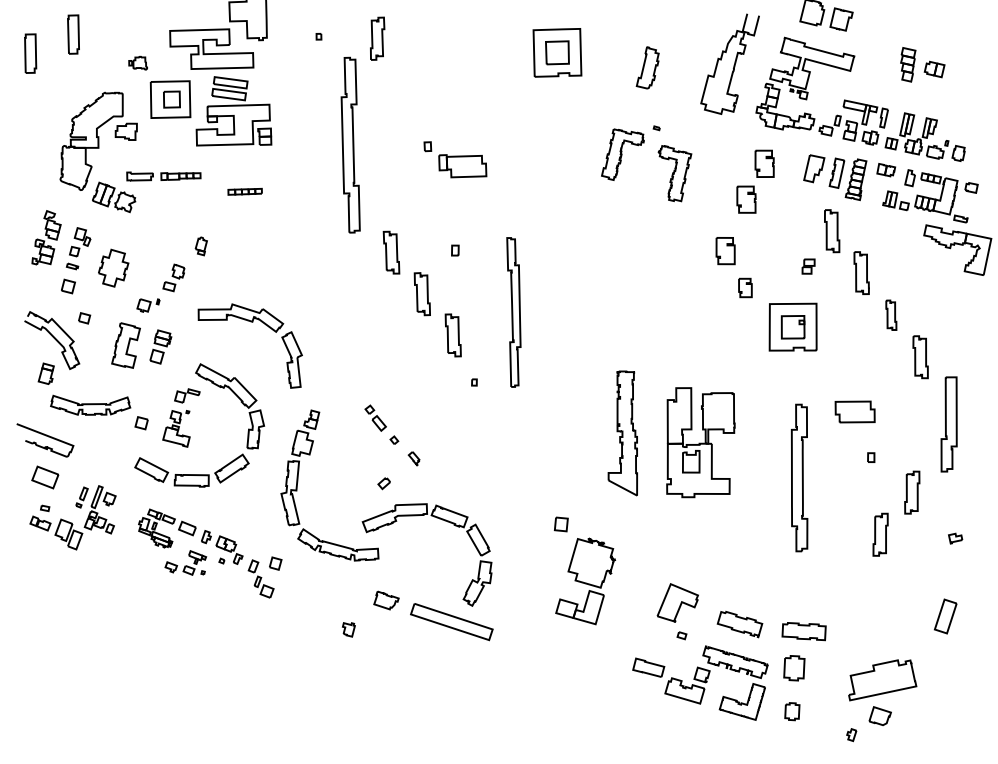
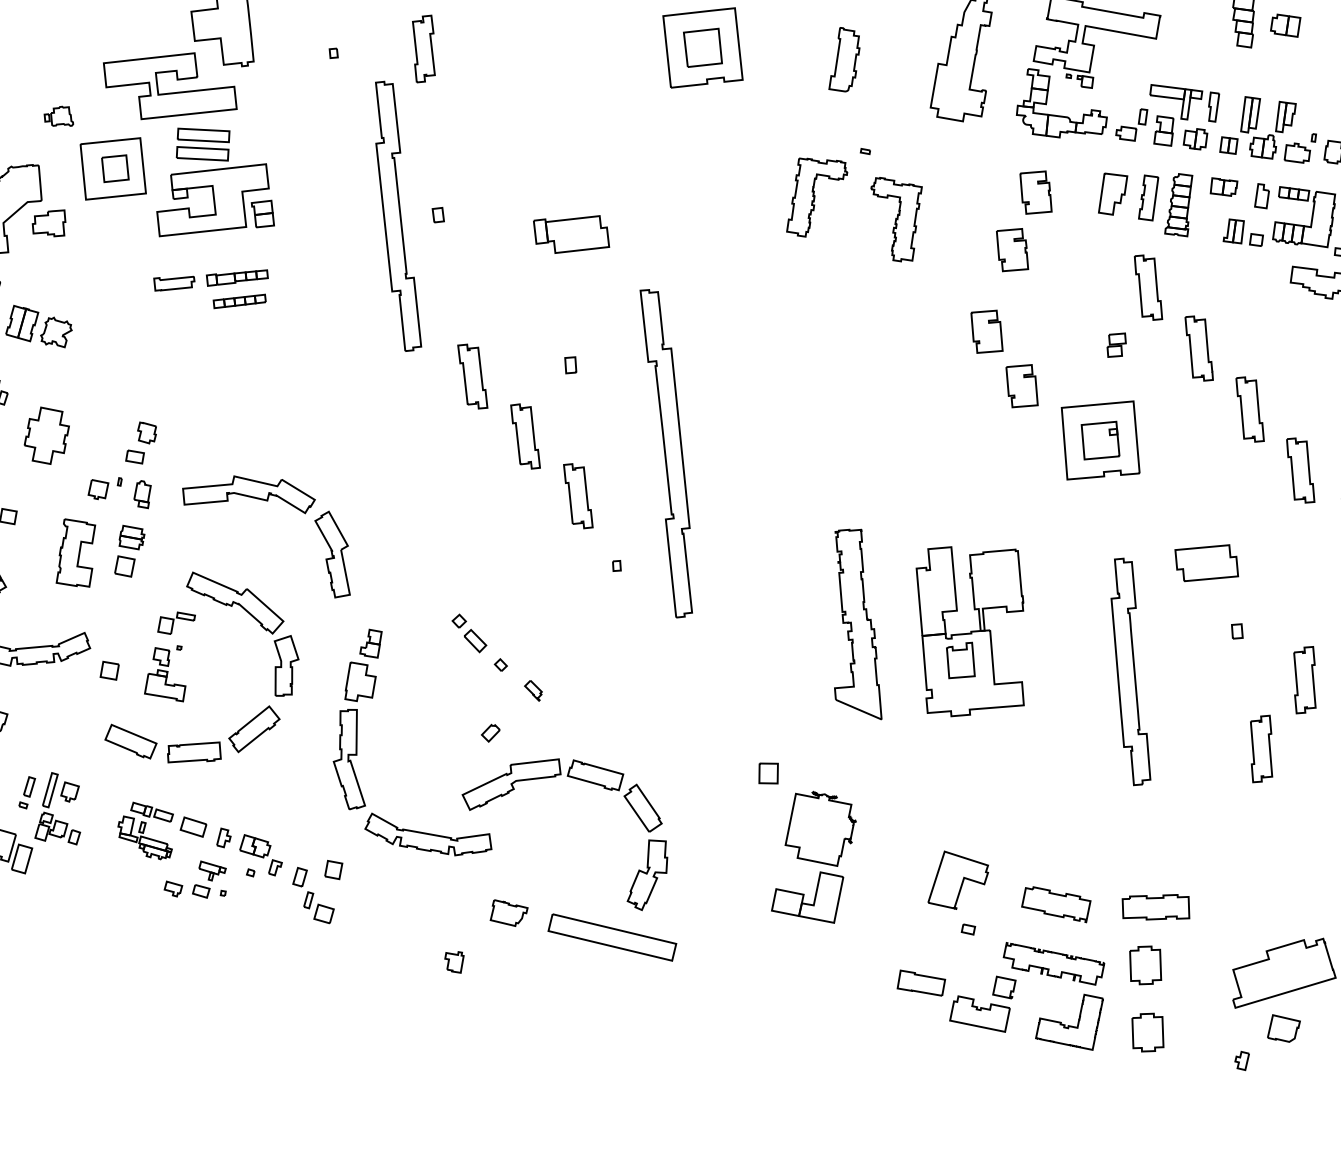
part: (427, 146) -> (437, 214), moved
part: (163, 176) -> (210, 280), moved
part: (200, 246) -> (141, 495), moved
part: (745, 287) -> (1022, 385), size x1.43
part: (513, 312) -> (668, 453), size x1.43
part: (891, 315) -> (1250, 410), size x1.43
part: (792, 711) -> (1148, 1032), size x1.43

